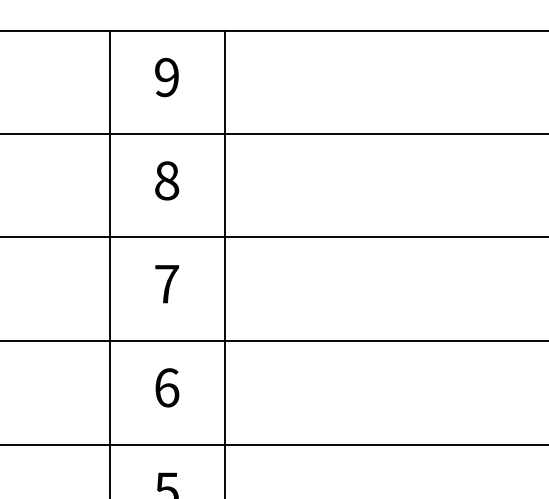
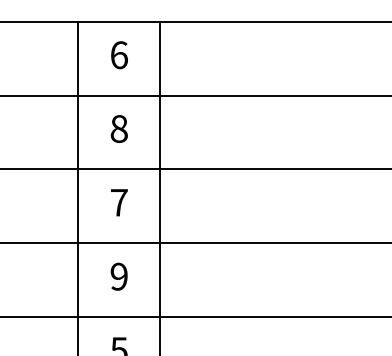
text: (167, 77) -> (119, 55), 9 -> 6
text: (167, 387) -> (119, 276), 6 -> 9

